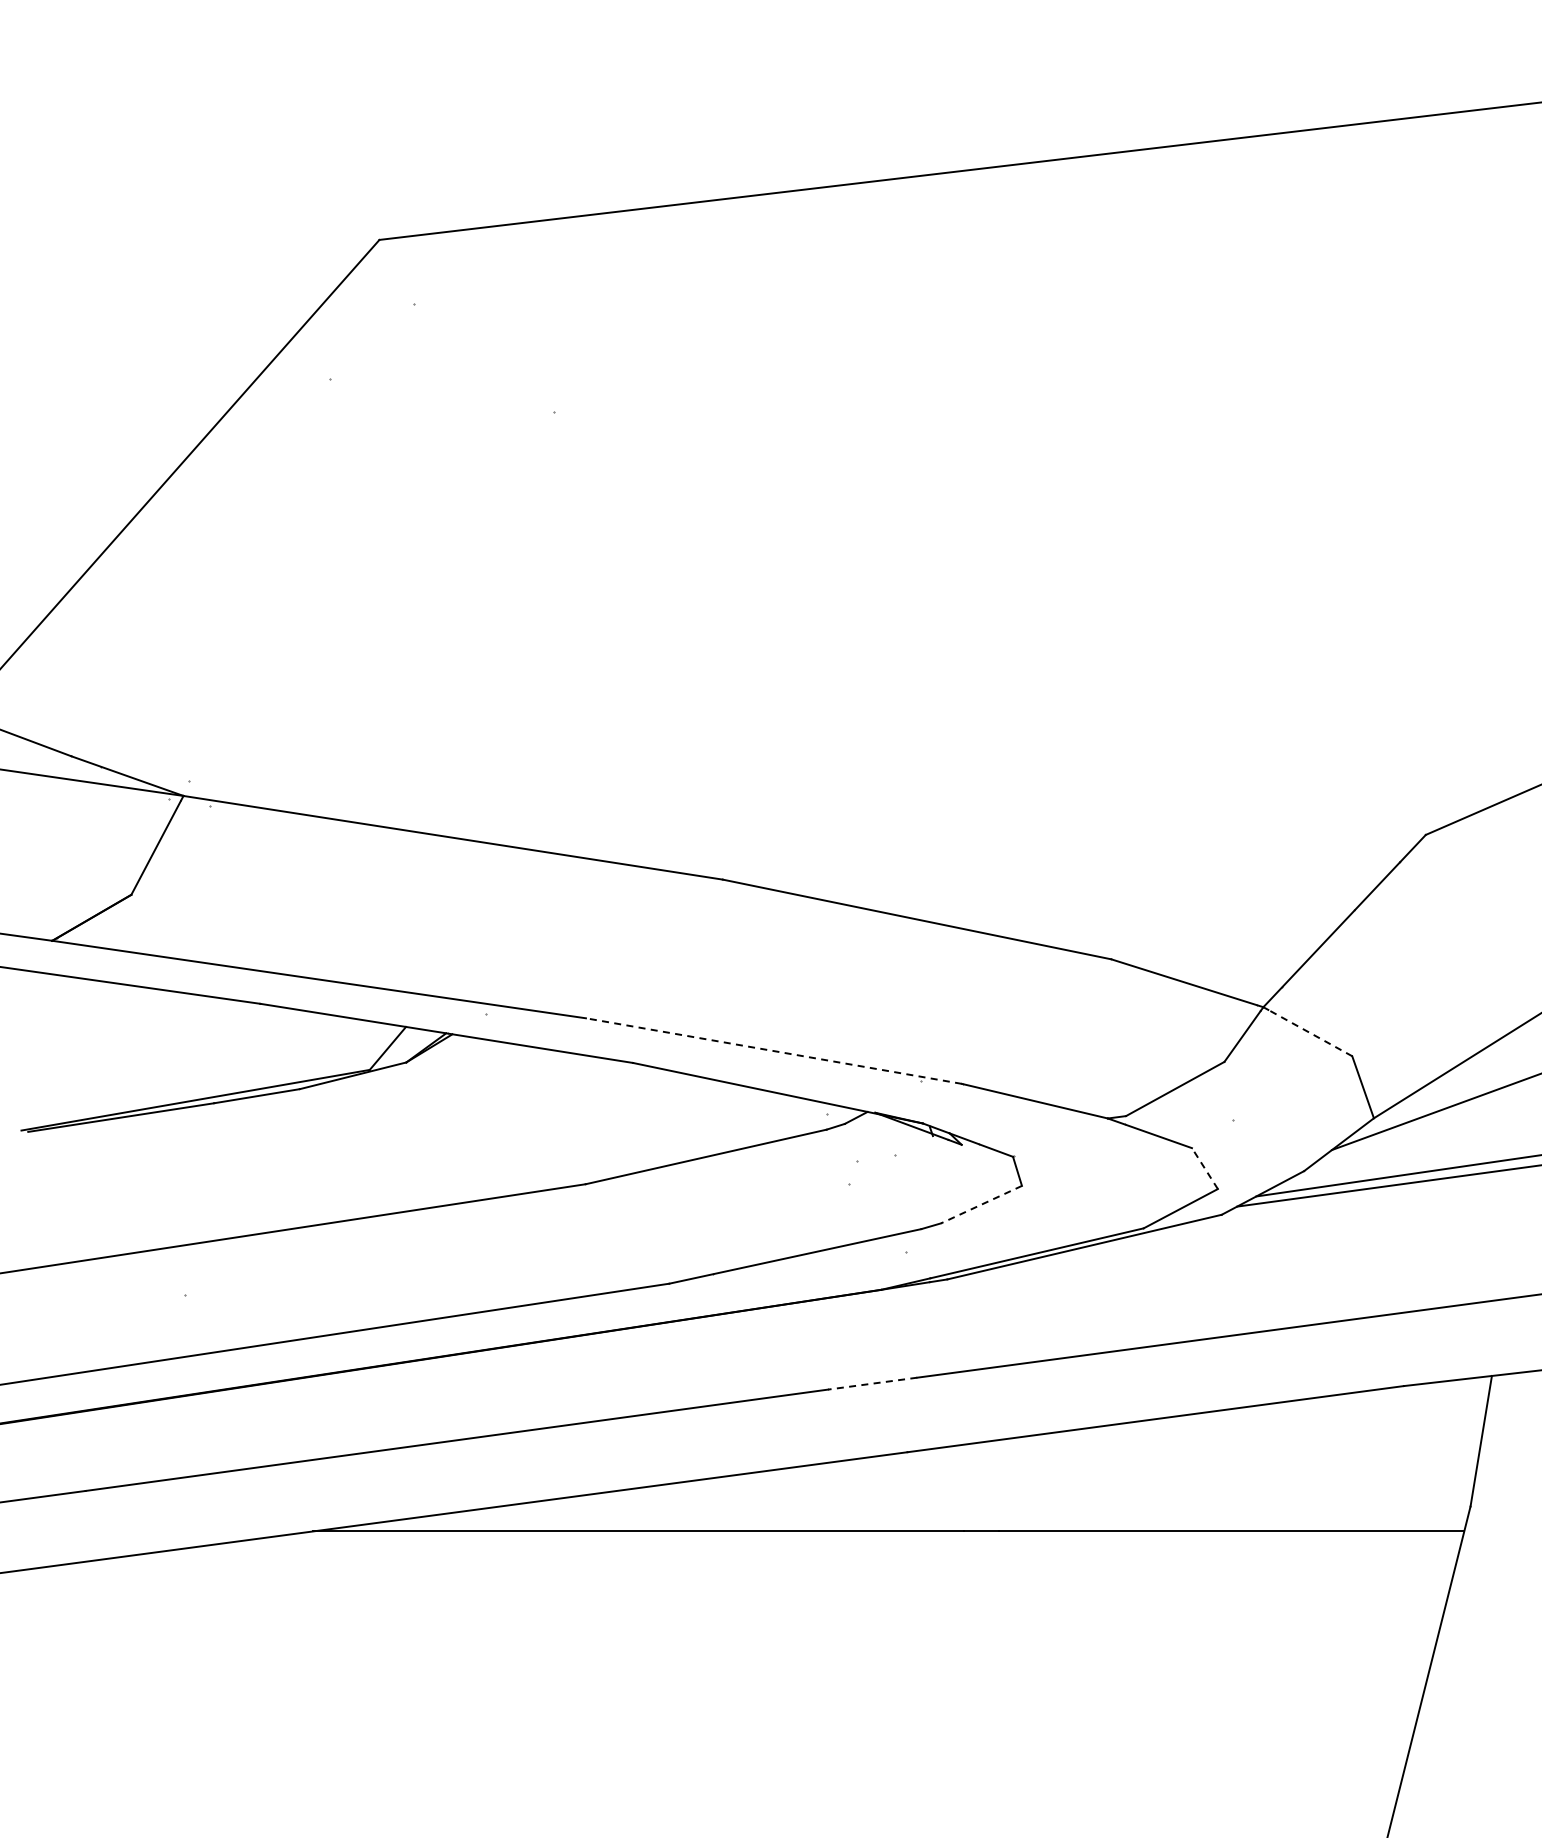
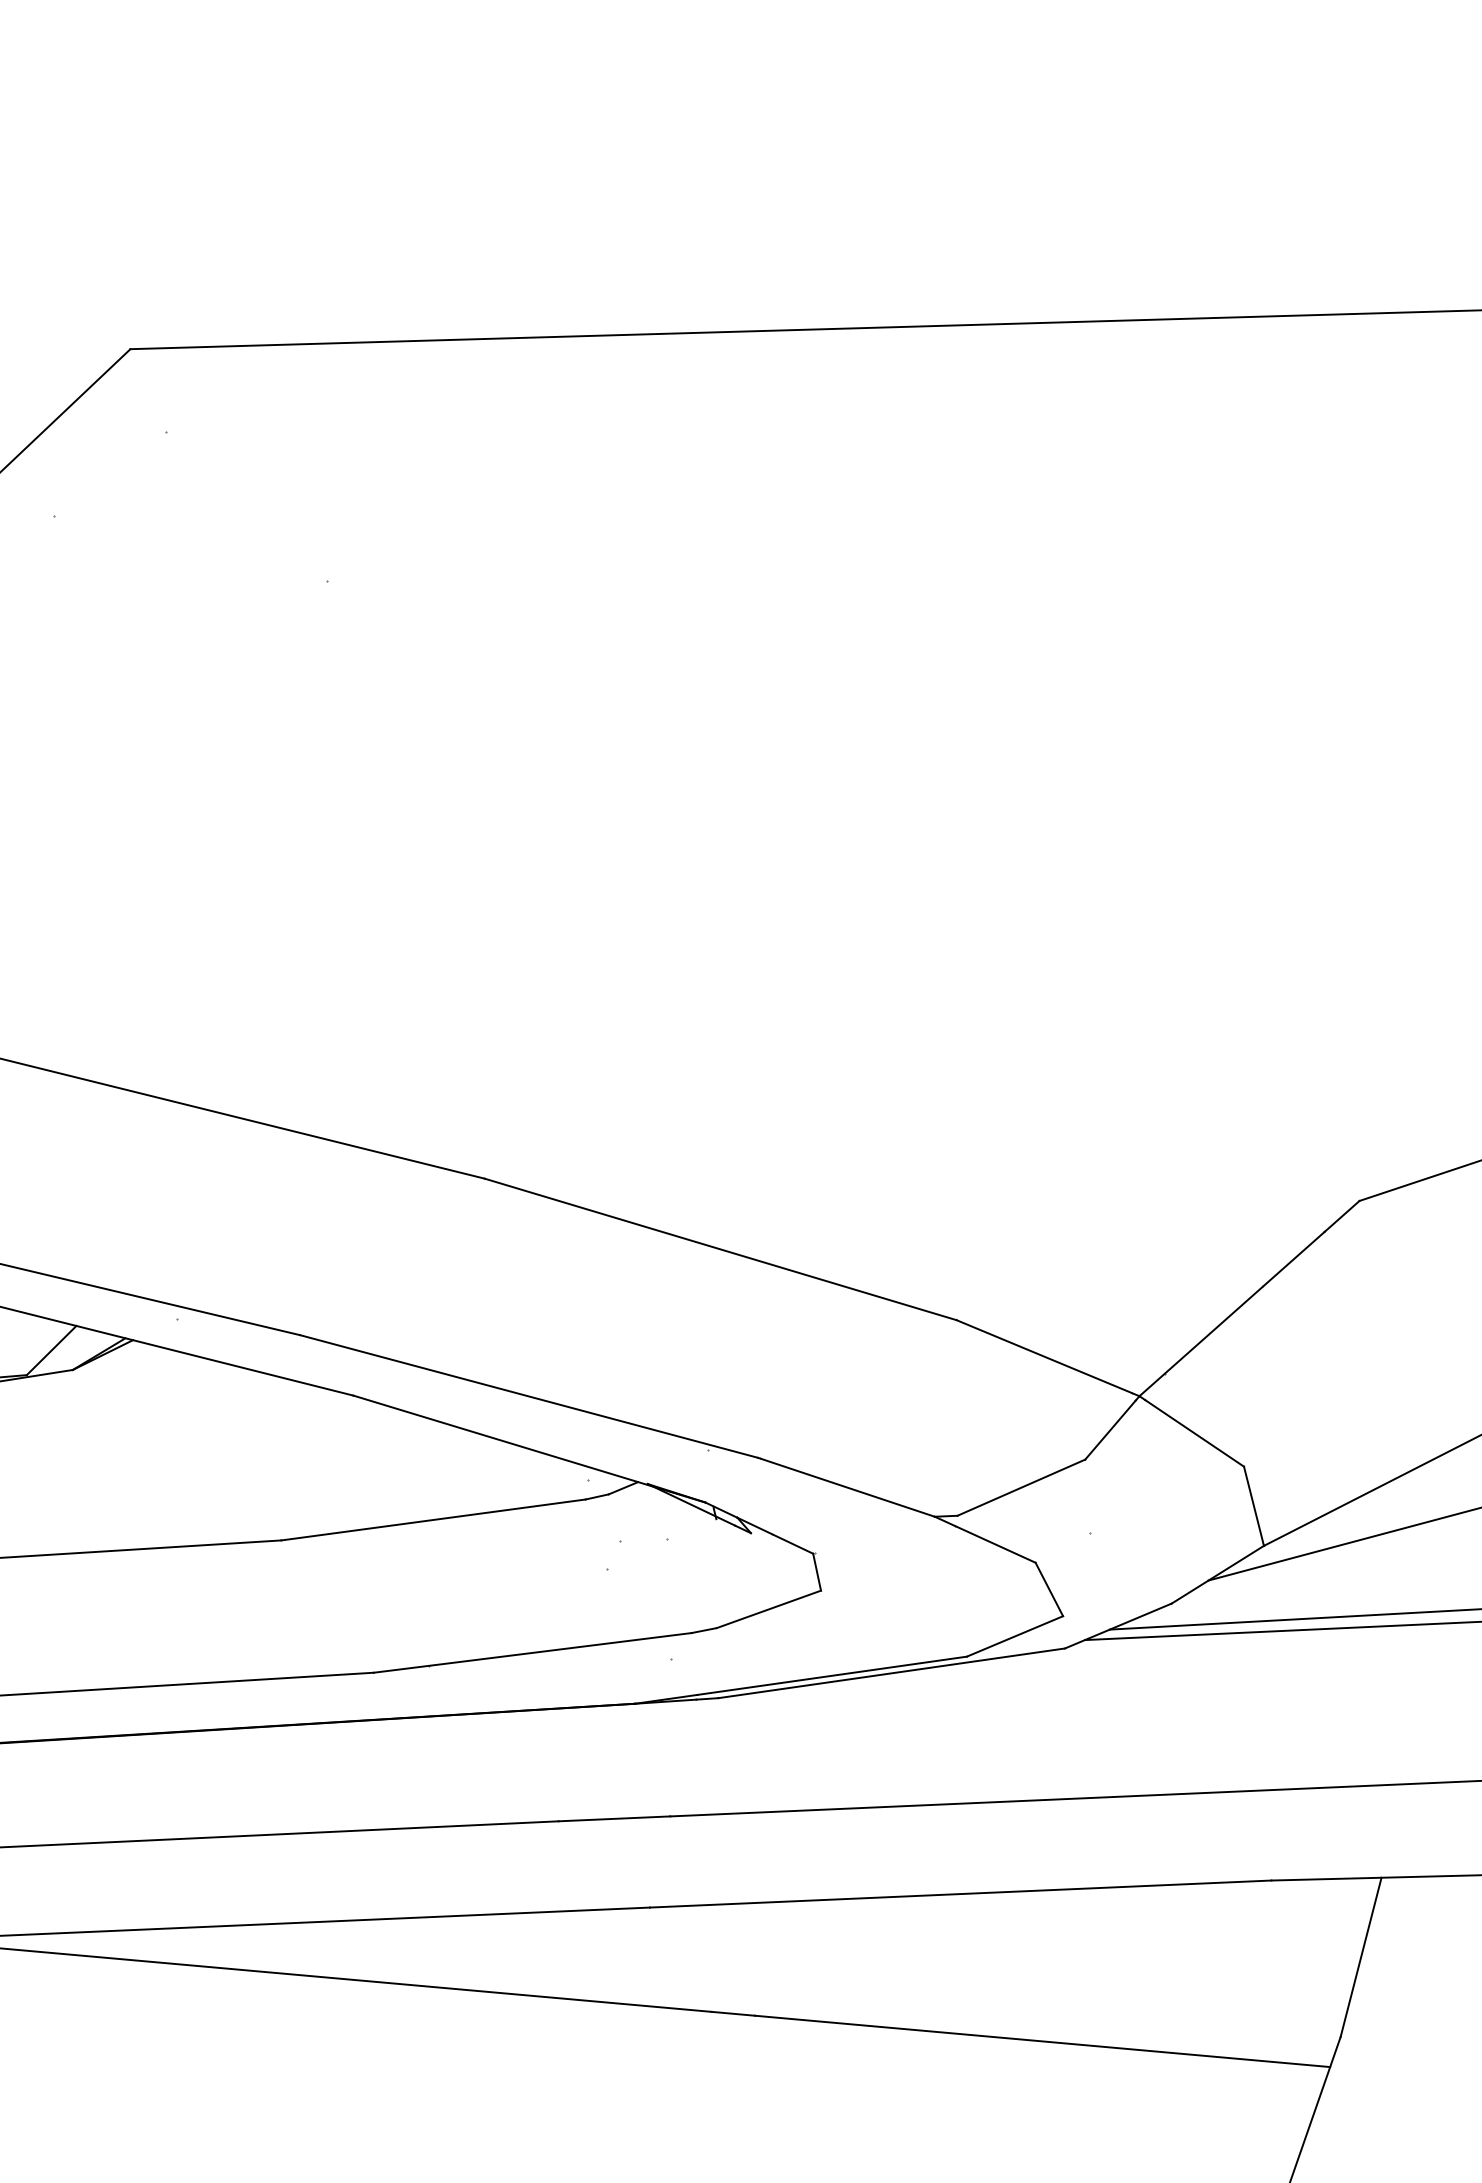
line: (1310, 1033) -> (1194, 1433), dashed -> solid
line: (773, 1051) -> (528, 1396), dashed -> solid
line: (1204, 1168) -> (1048, 1589), dashed -> solid
line: (981, 1204) -> (768, 1609), dashed -> solid
line: (872, 1383) -> (614, 1818), dashed -> solid

